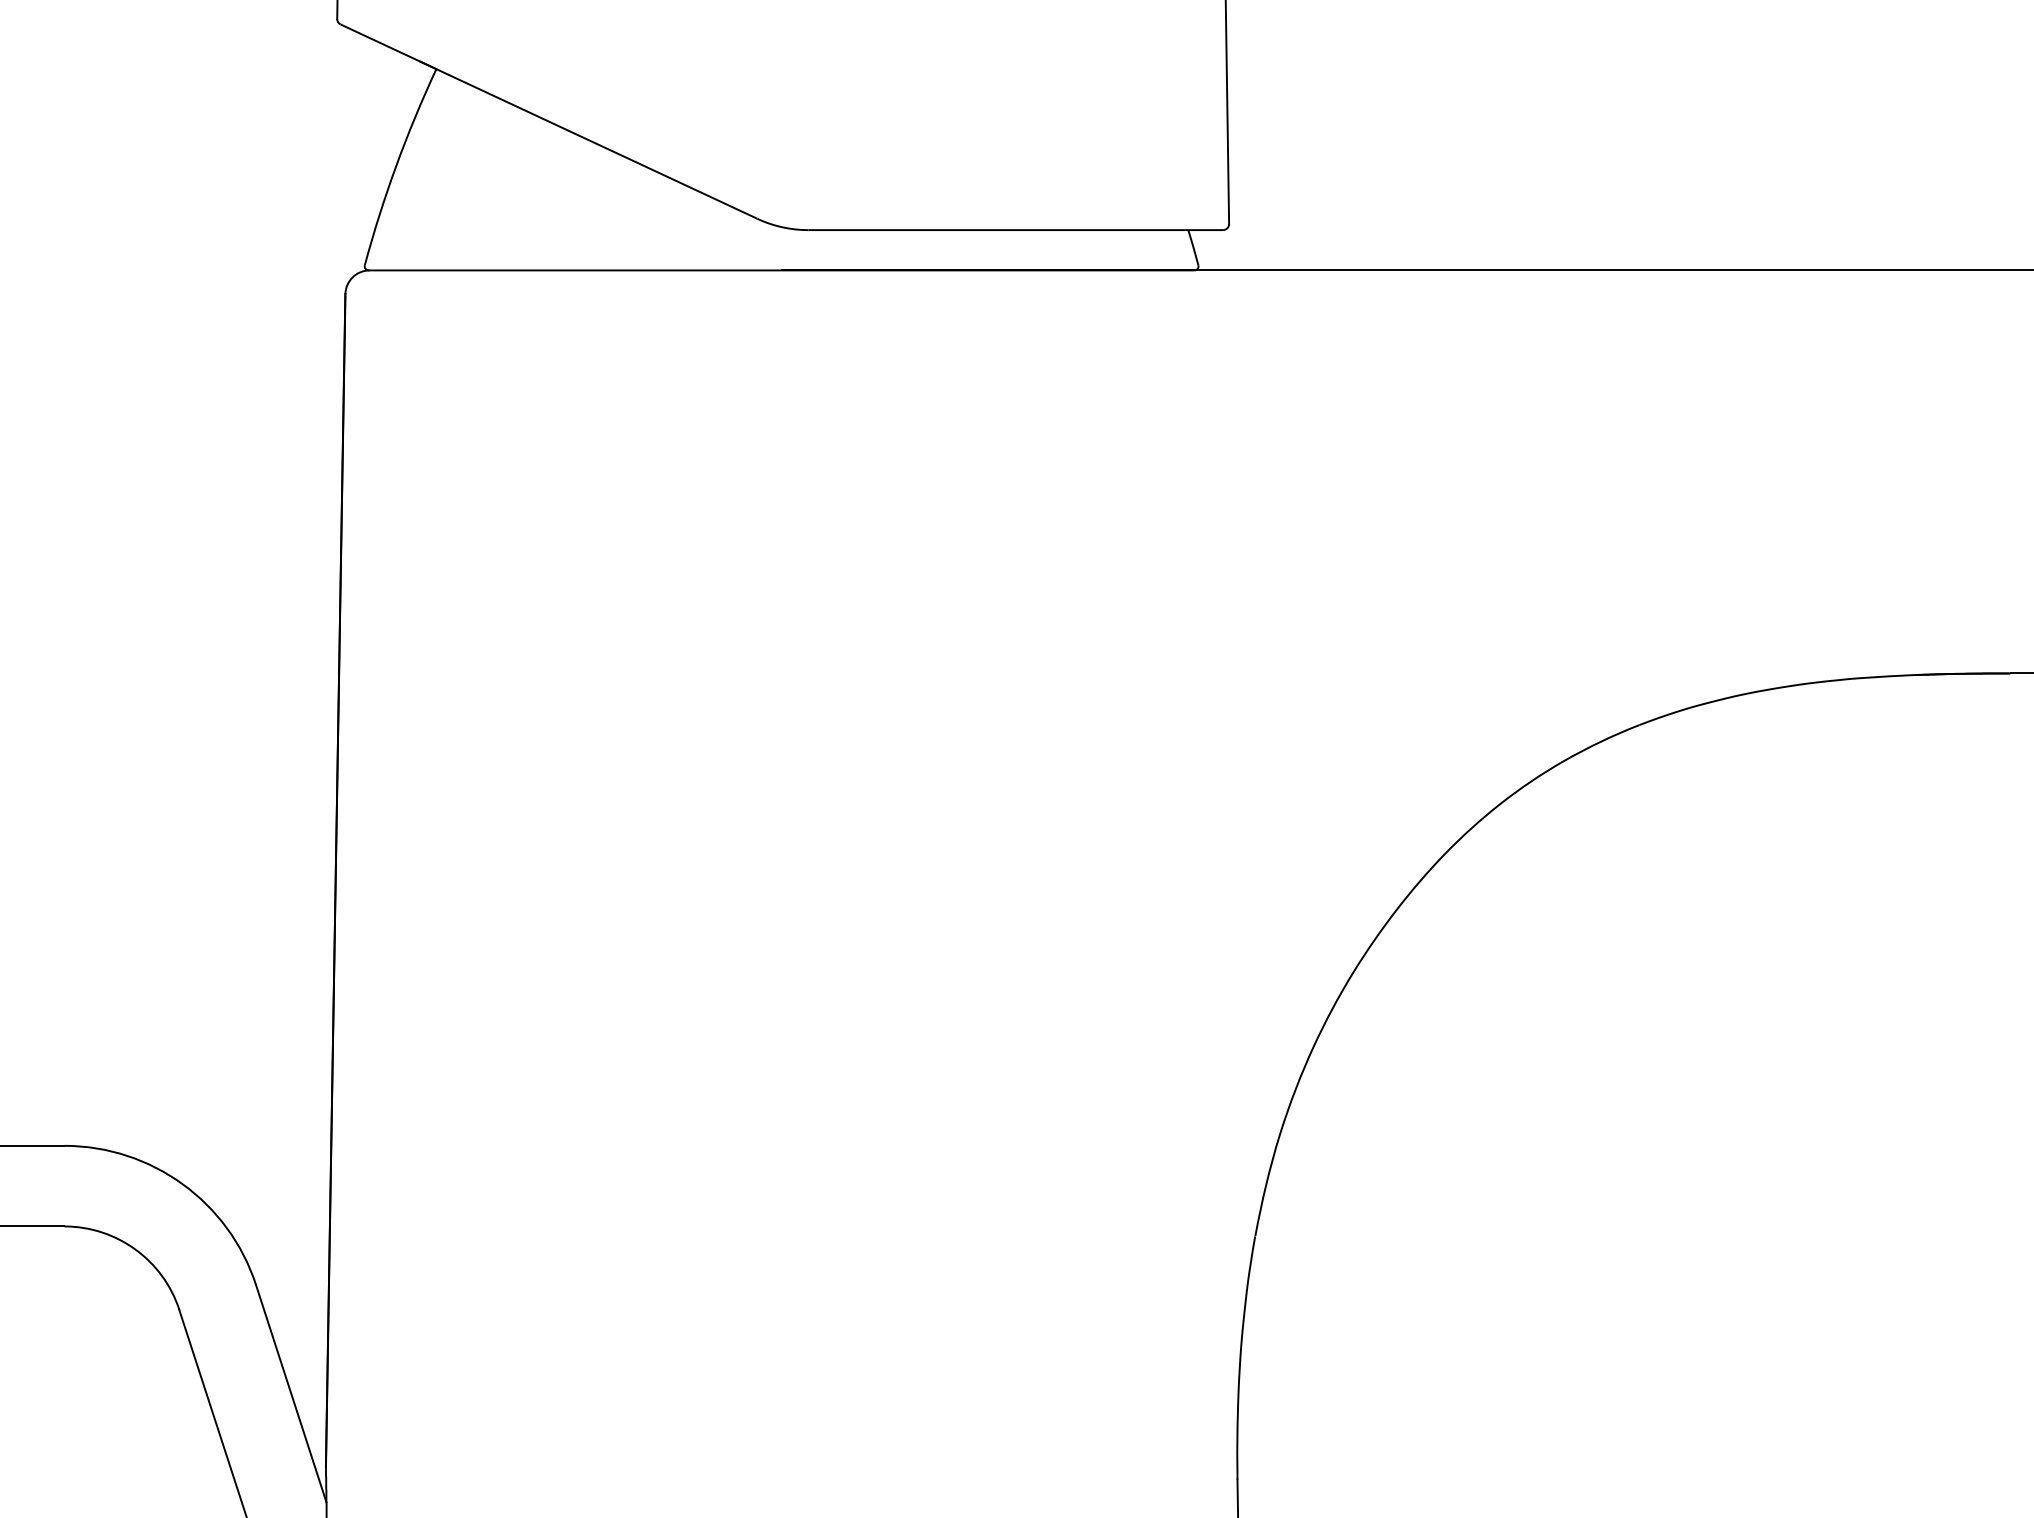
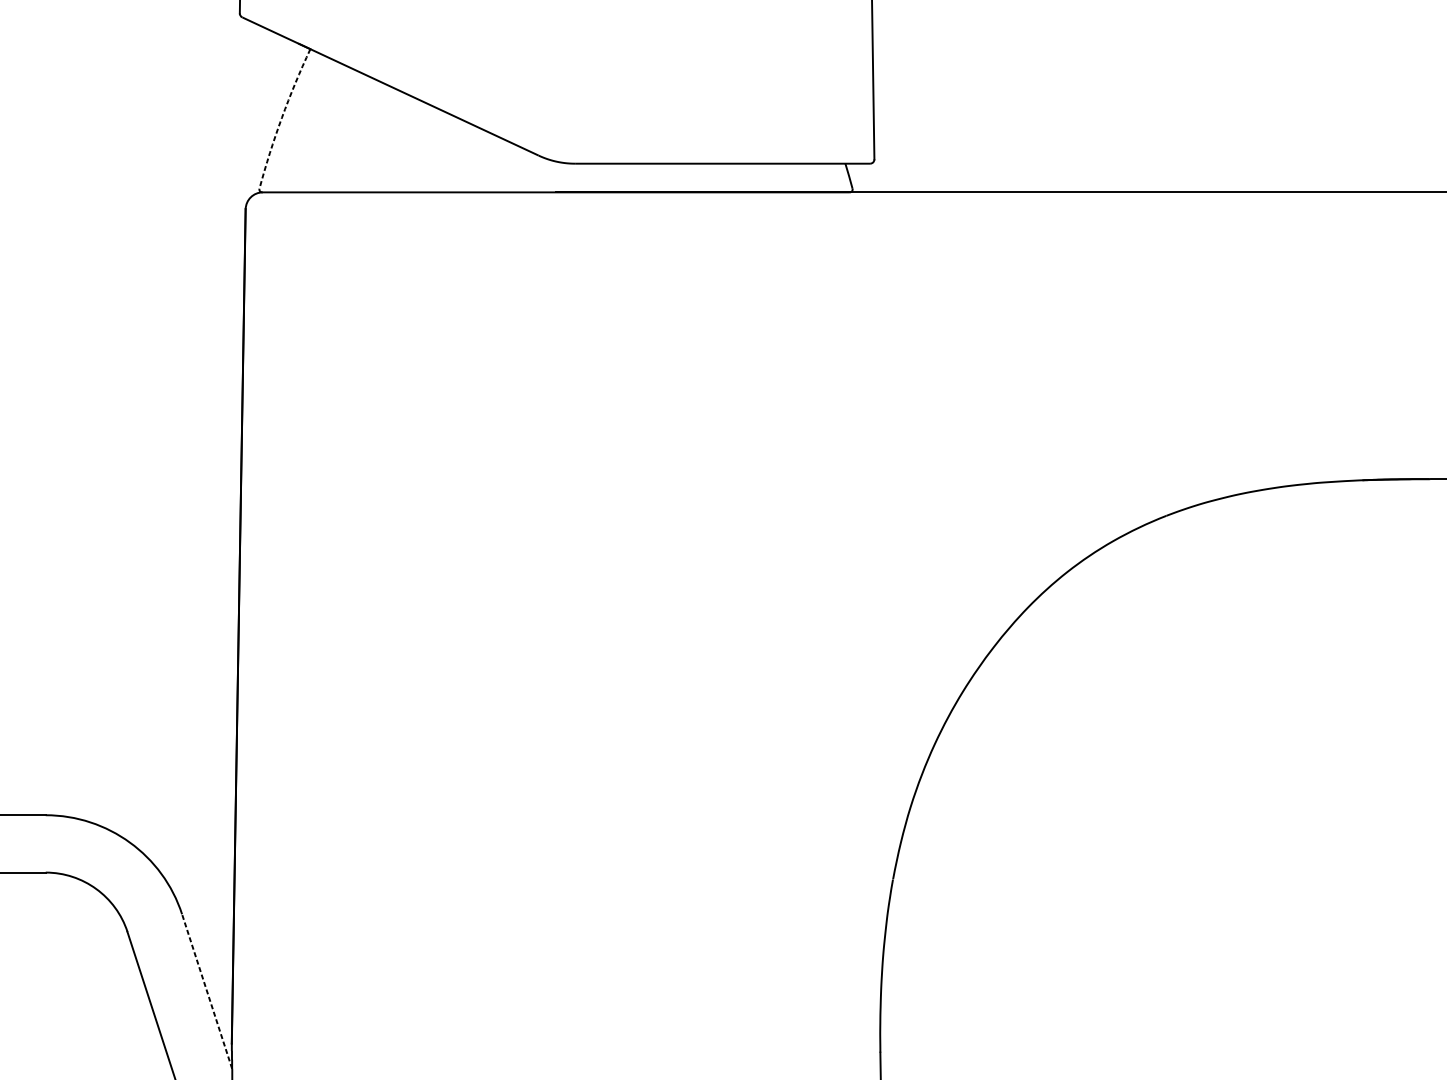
arc: (396, 165) -> (282, 117), solid -> dashed
line: (291, 1393) -> (207, 991), solid -> dashed

